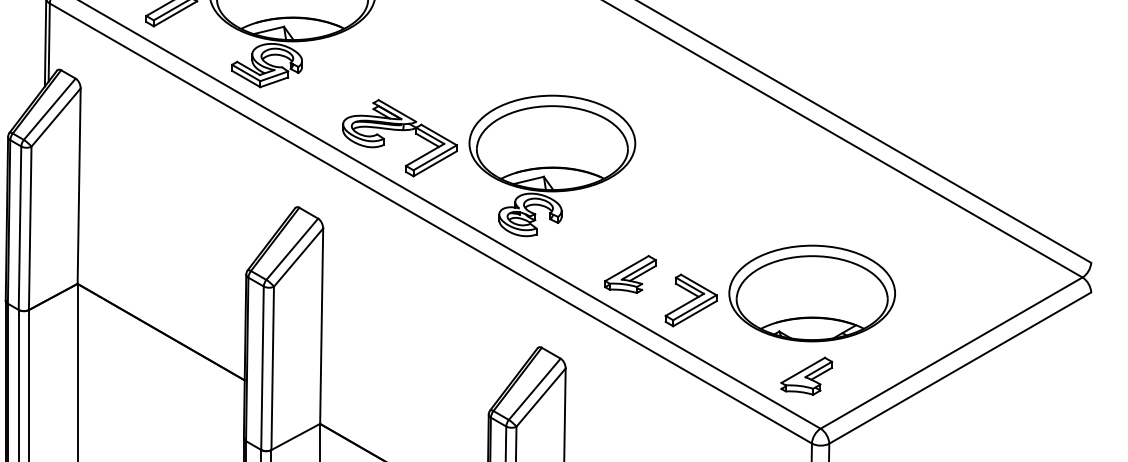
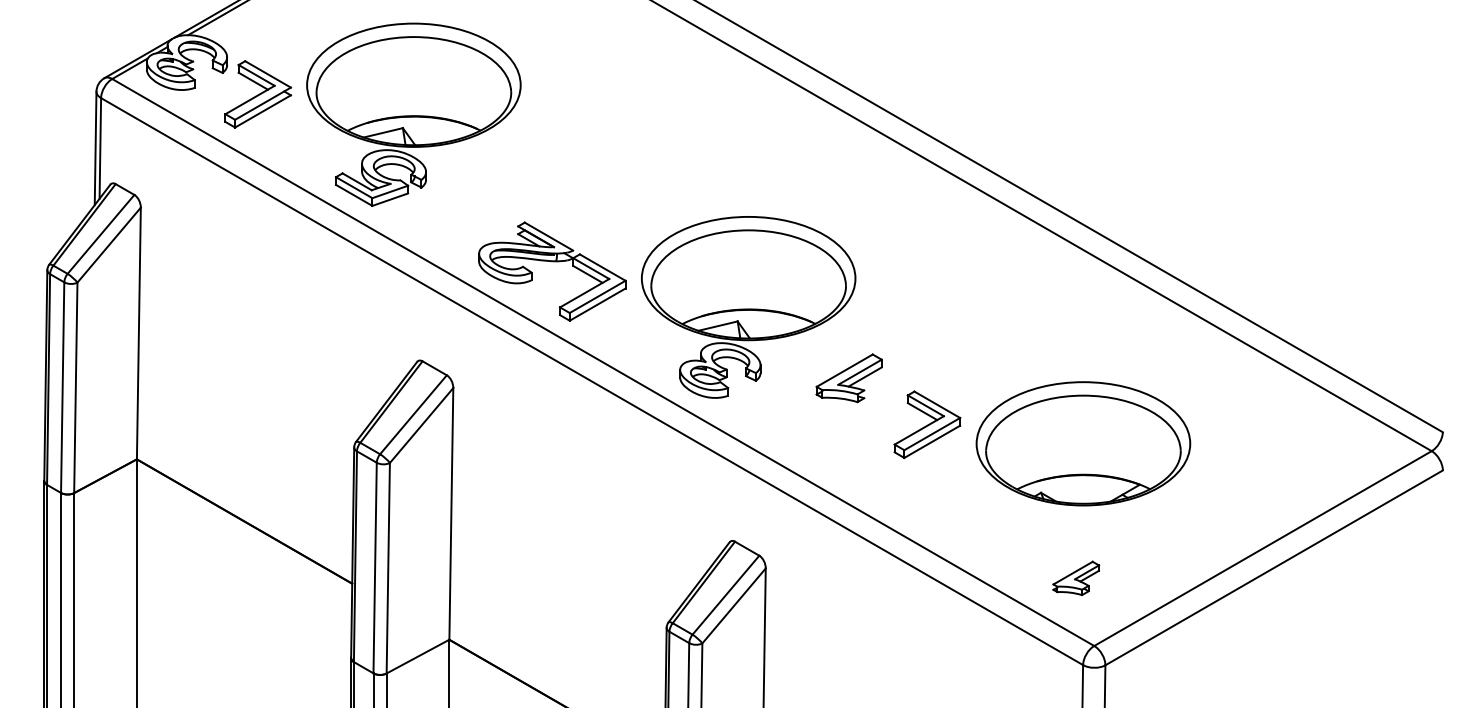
part: (629, 274) -> (848, 378), moved
part: (812, 293) -> (1083, 443), moved
part: (691, 300) -> (927, 424), moved
part: (806, 376) -> (1075, 578), size x0.7

